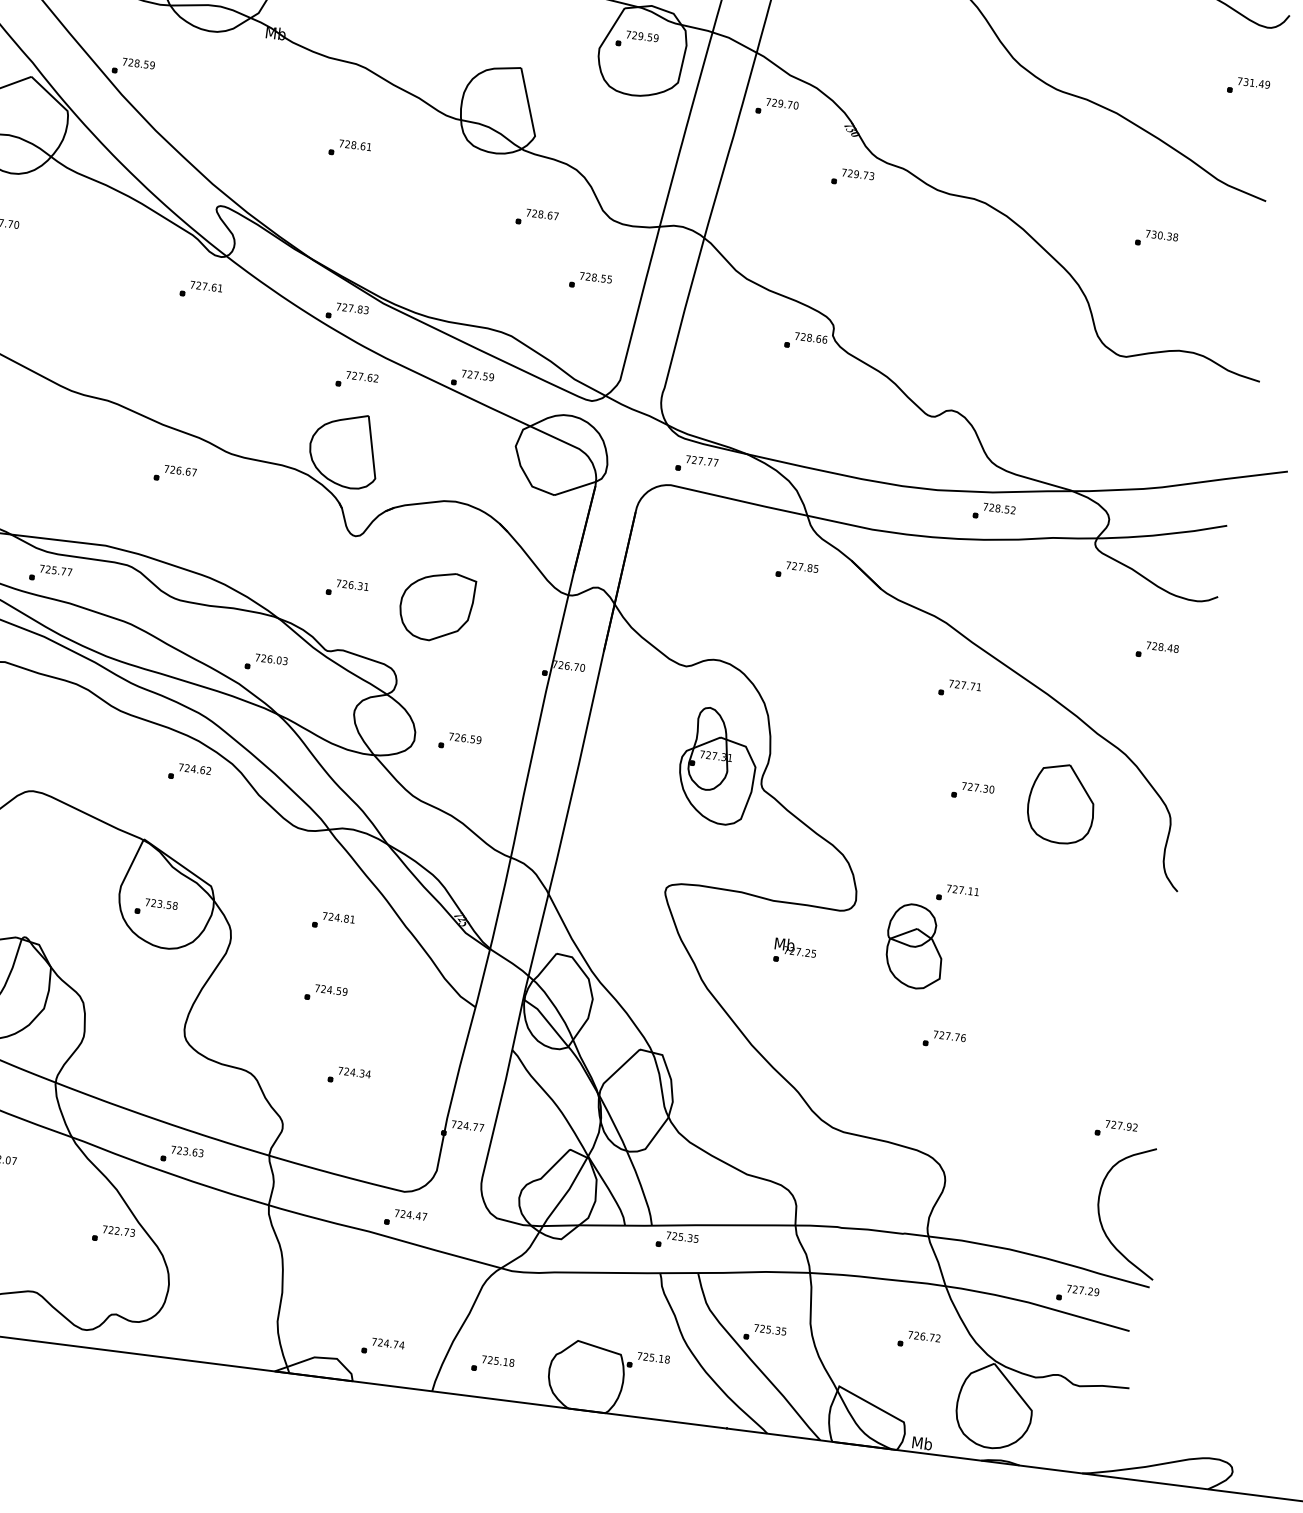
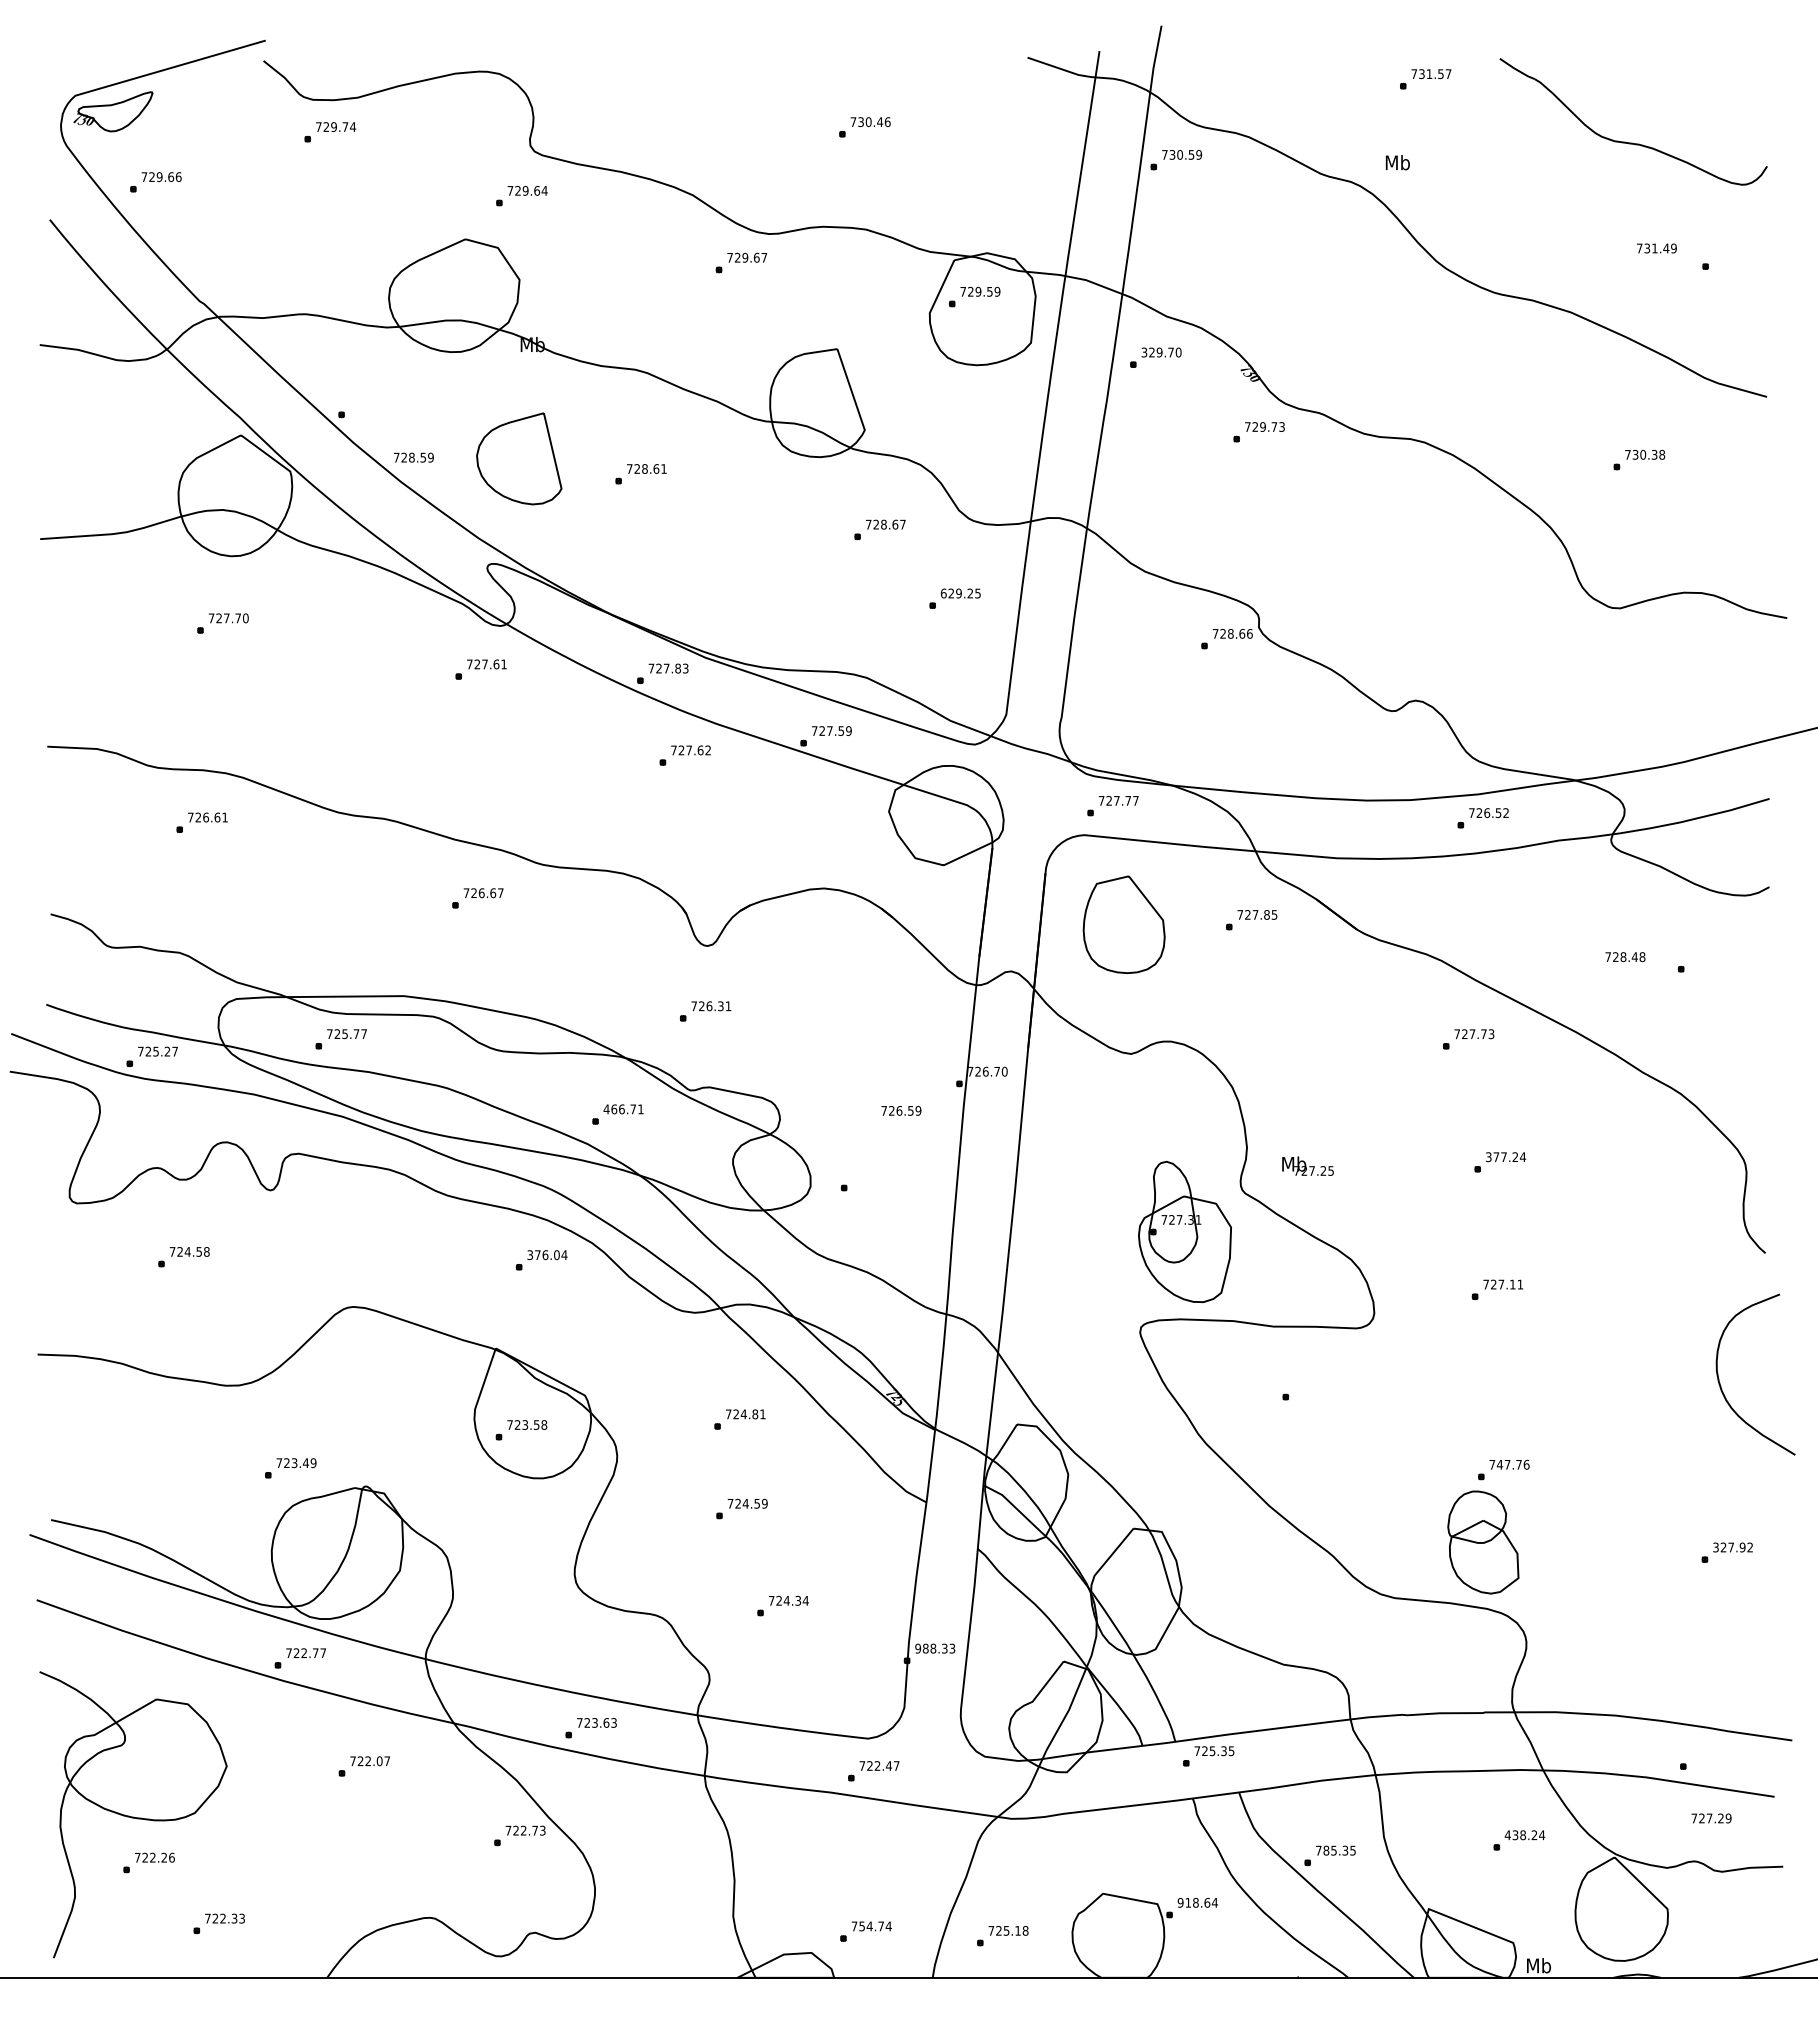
text: (138, 63) -> (413, 457), moved
text: (1253, 83) -> (1656, 248), moved
text: (768, 102) -> (1144, 352), 729.70 -> 329.70
text: (592, 277) -> (956, 593), 728.55 -> 629.25
part: (344, 449) -> (519, 458), moved
text: (998, 508) -> (1487, 812), 728.52 -> 726.52
part: (437, 605) -> (817, 1018), removed
text: (1162, 647) -> (1625, 957), moved
text: (271, 659) -> (623, 1109), 726.03 -> 466.71
text: (978, 687) -> (1491, 1034), 727.71 -> 727.73
text: (465, 738) -> (901, 1110), moved
part: (717, 765) -> (1184, 1231), moved
text: (195, 769) -> (547, 1255), 724.62 -> 376.04
text: (978, 788) -> (1506, 1157), 727.30 -> 377.24
part: (1060, 803) -> (1123, 924), moved
text: (795, 946) -> (1307, 1165), moved
part: (915, 946) -> (1483, 1542), moved
text: (941, 1035) -> (1499, 1464), 727.76 -> 747.76
text: (1107, 1124) -> (1715, 1547), 727.92 -> 327.92
text: (467, 1126) -> (935, 1648), 724.77 -> 988.33
text: (409, 1214) -> (877, 1765), 724.47 -> 722.47
curve: (1100, 1214) -> (1720, 1382), moved
text: (1083, 1290) -> (1711, 1818), moved
text: (762, 1328) -> (1326, 1850), 725.35 -> 785.35
text: (923, 1336) -> (1524, 1835), 726.72 -> 438.24
text: (379, 1342) -> (861, 1926), 724.74 -> 754.74
text: (653, 1357) -> (1197, 1902), 725.18 -> 918.64

